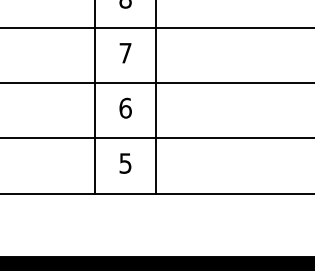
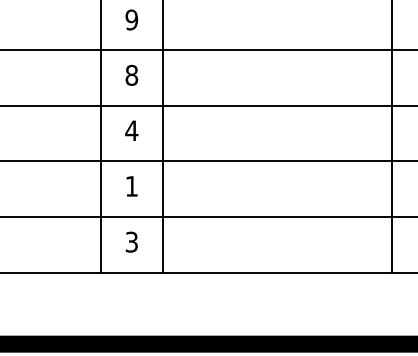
text: (125, 52) -> (131, 130), 7 -> 4
text: (125, 107) -> (131, 185), 6 -> 1
text: (125, 162) -> (131, 241), 5 -> 3

